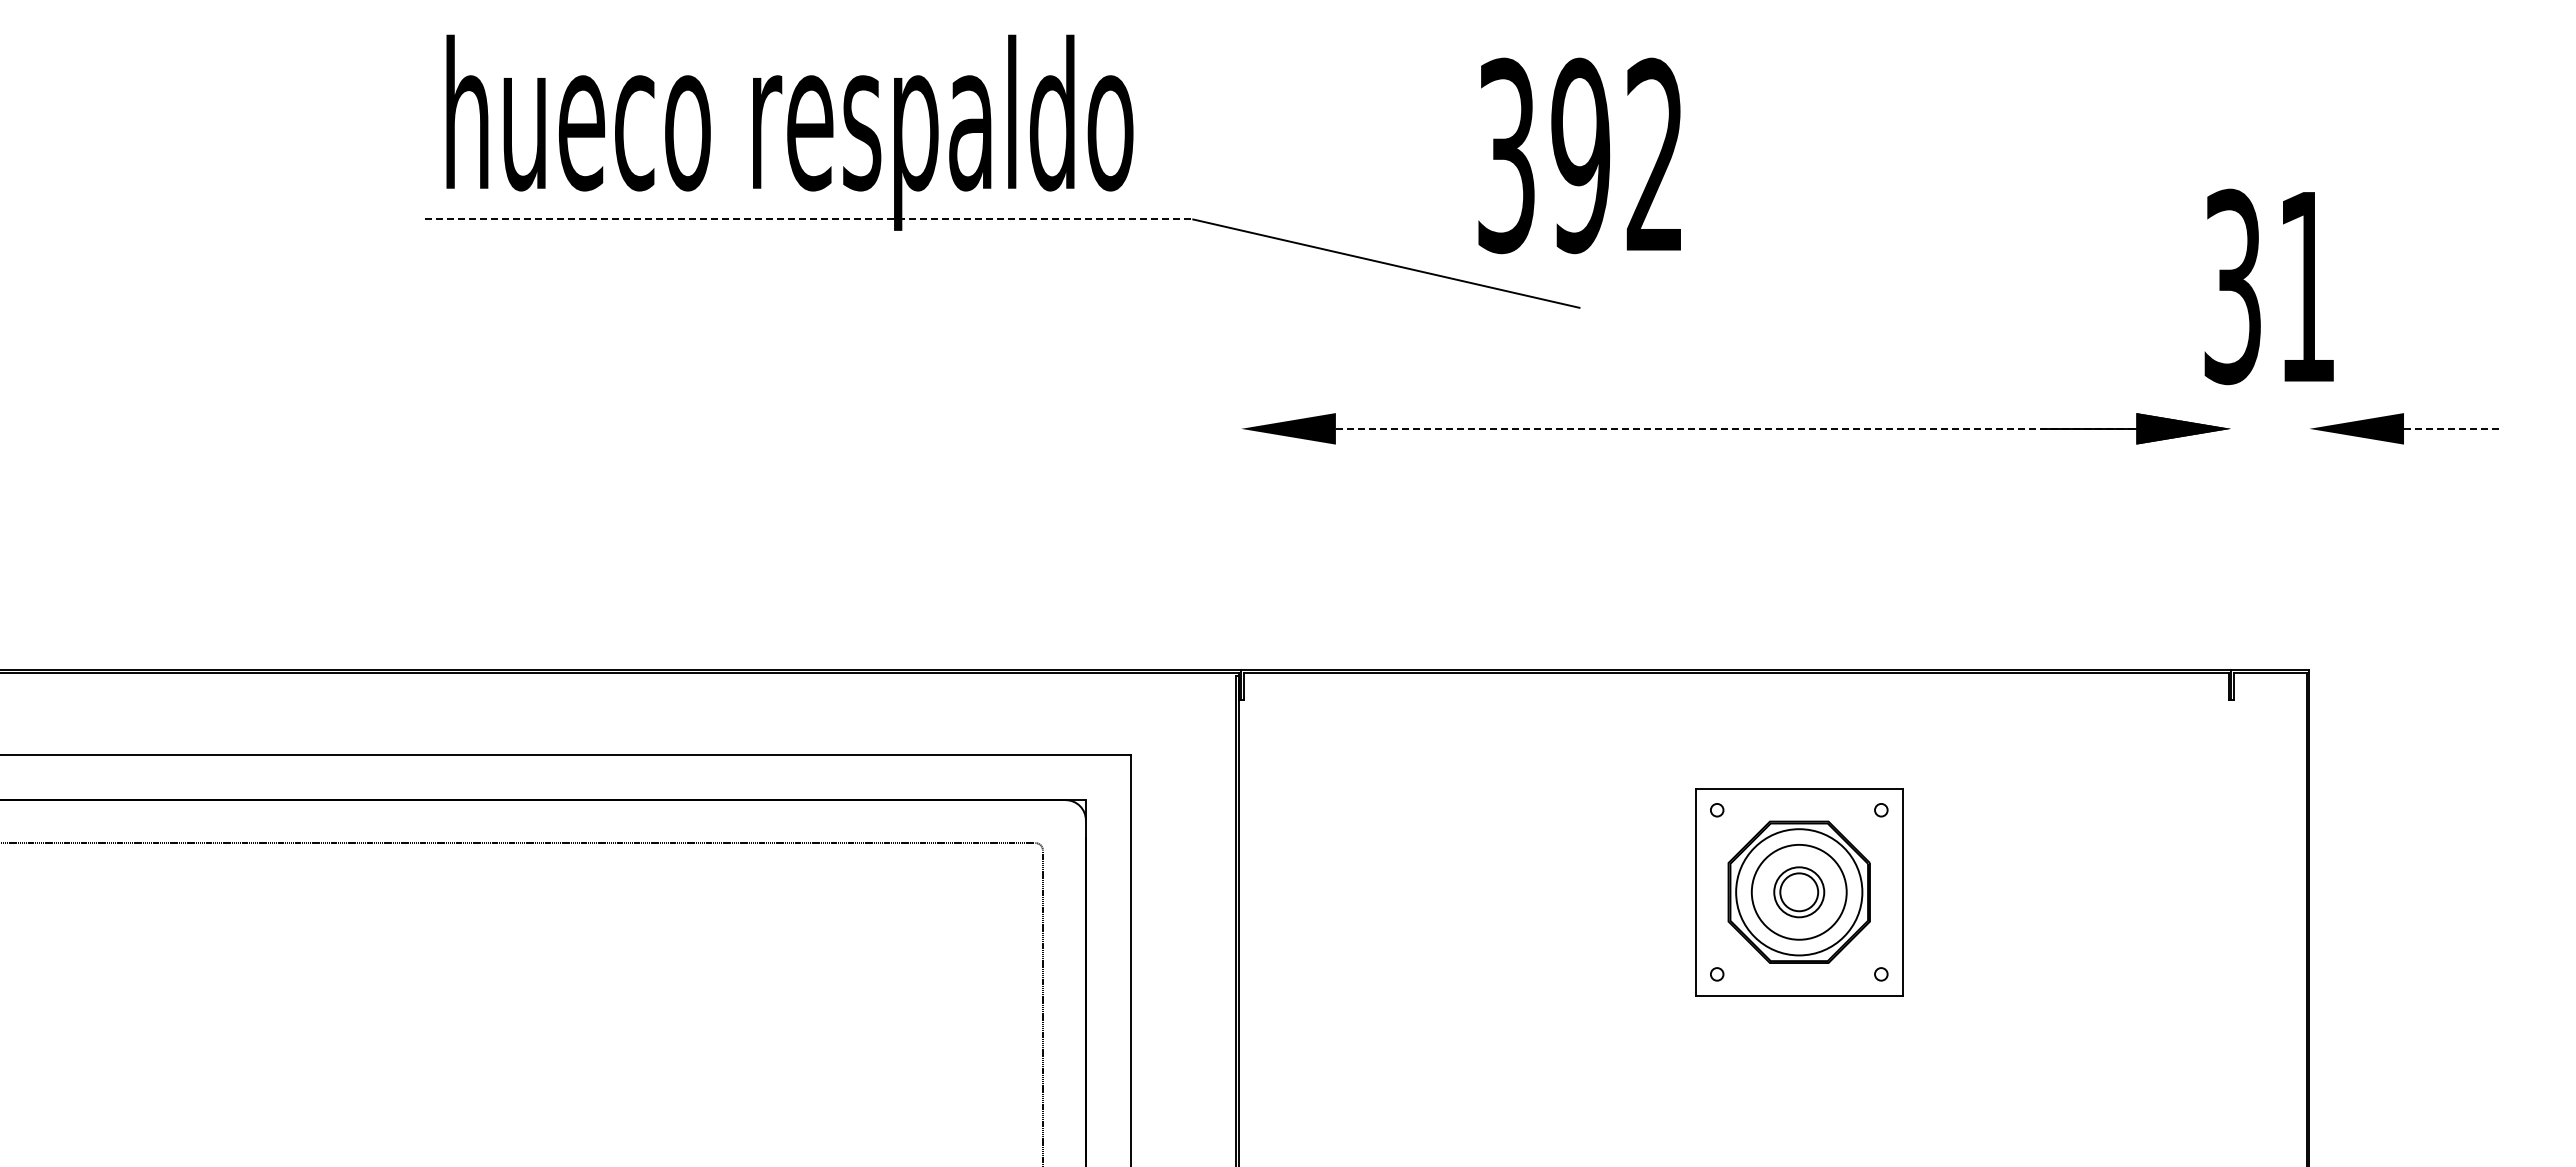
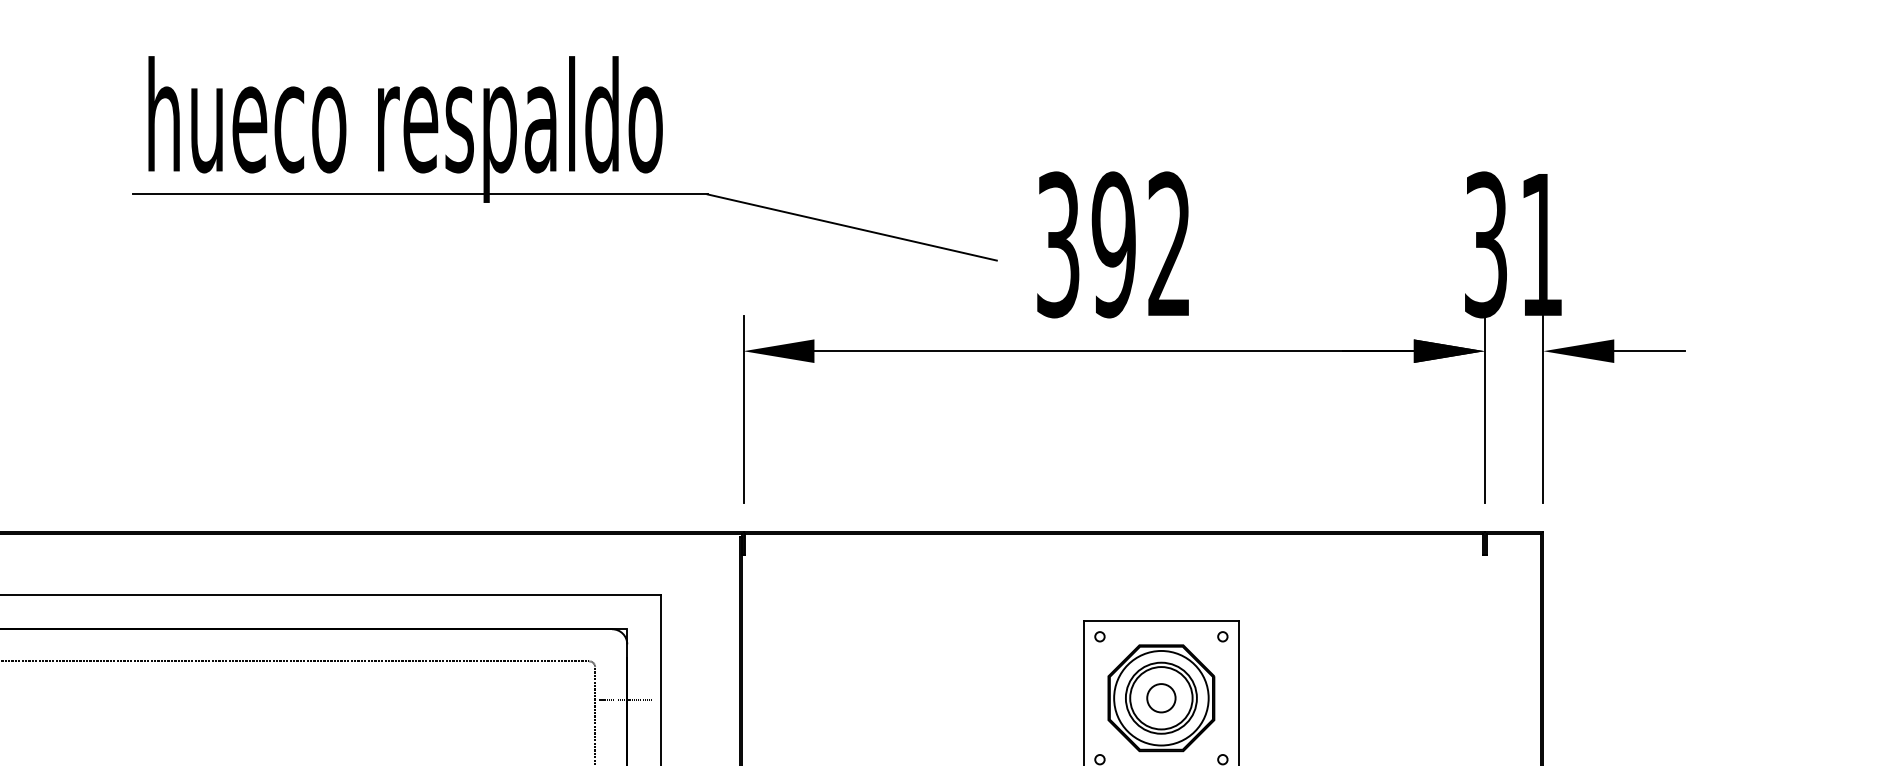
text: (1579, 155) -> (1112, 244), moved
line: (809, 219) -> (420, 194), dashed -> solid
line: (1736, 428) -> (1114, 350), dashed -> solid
line: (2451, 428) -> (1649, 350), dashed -> solid
line: (1241, 506) -> (743, 409), added
line: (2231, 506) -> (1485, 409), added
line: (2309, 506) -> (1543, 409), added
circle: (1798, 891) -> (1160, 697), size x1.67
line: (1083, 894) -> (625, 699), added

